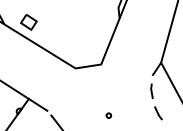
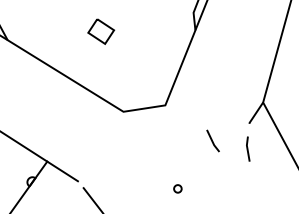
part: (28, 22) -> (100, 31), moved
line: (158, 113) -> (213, 141), moved

